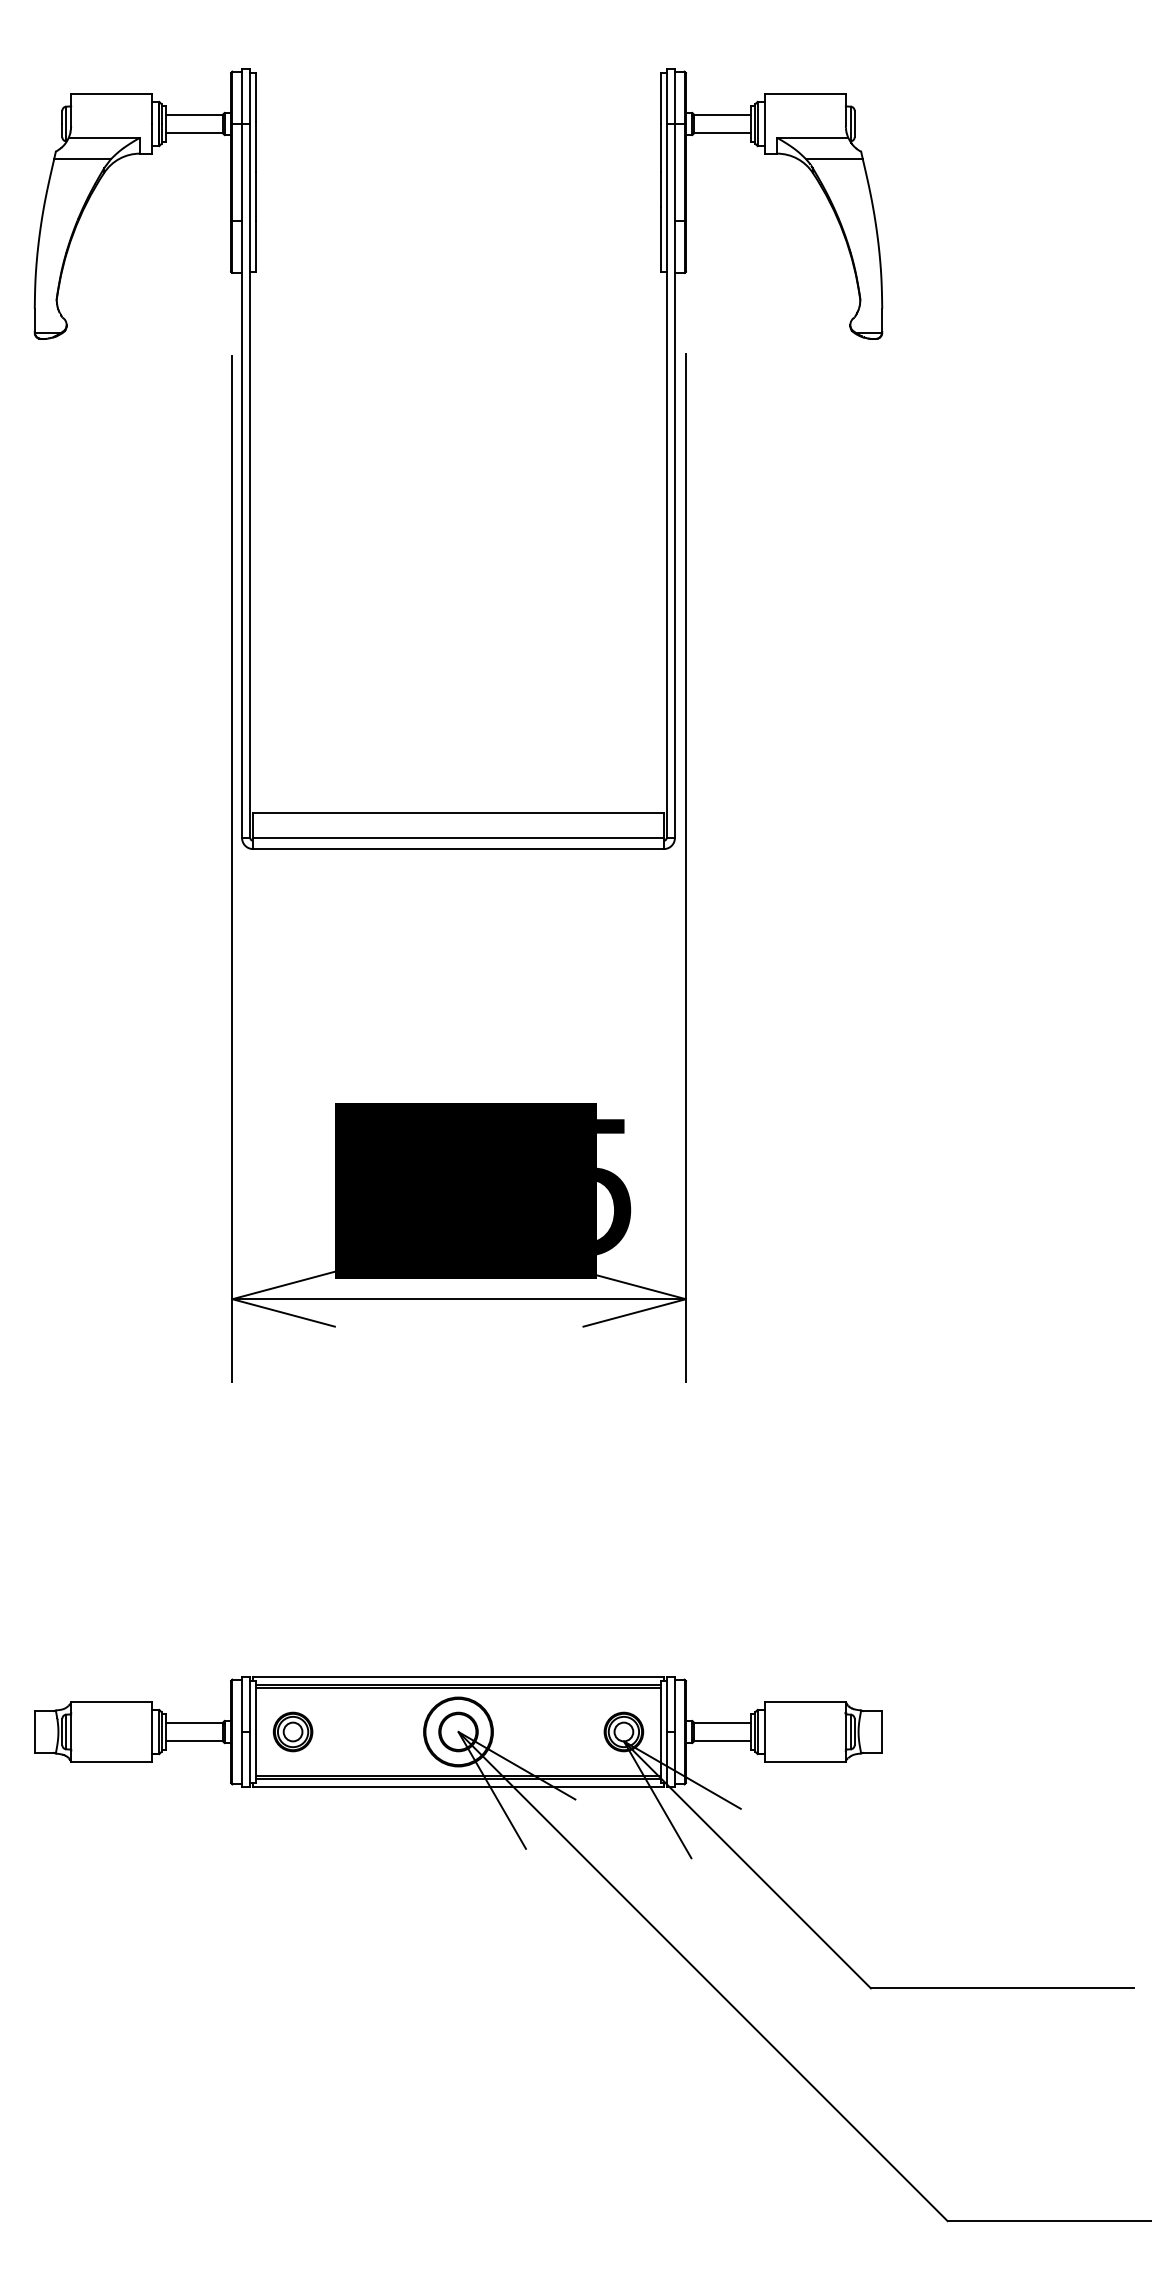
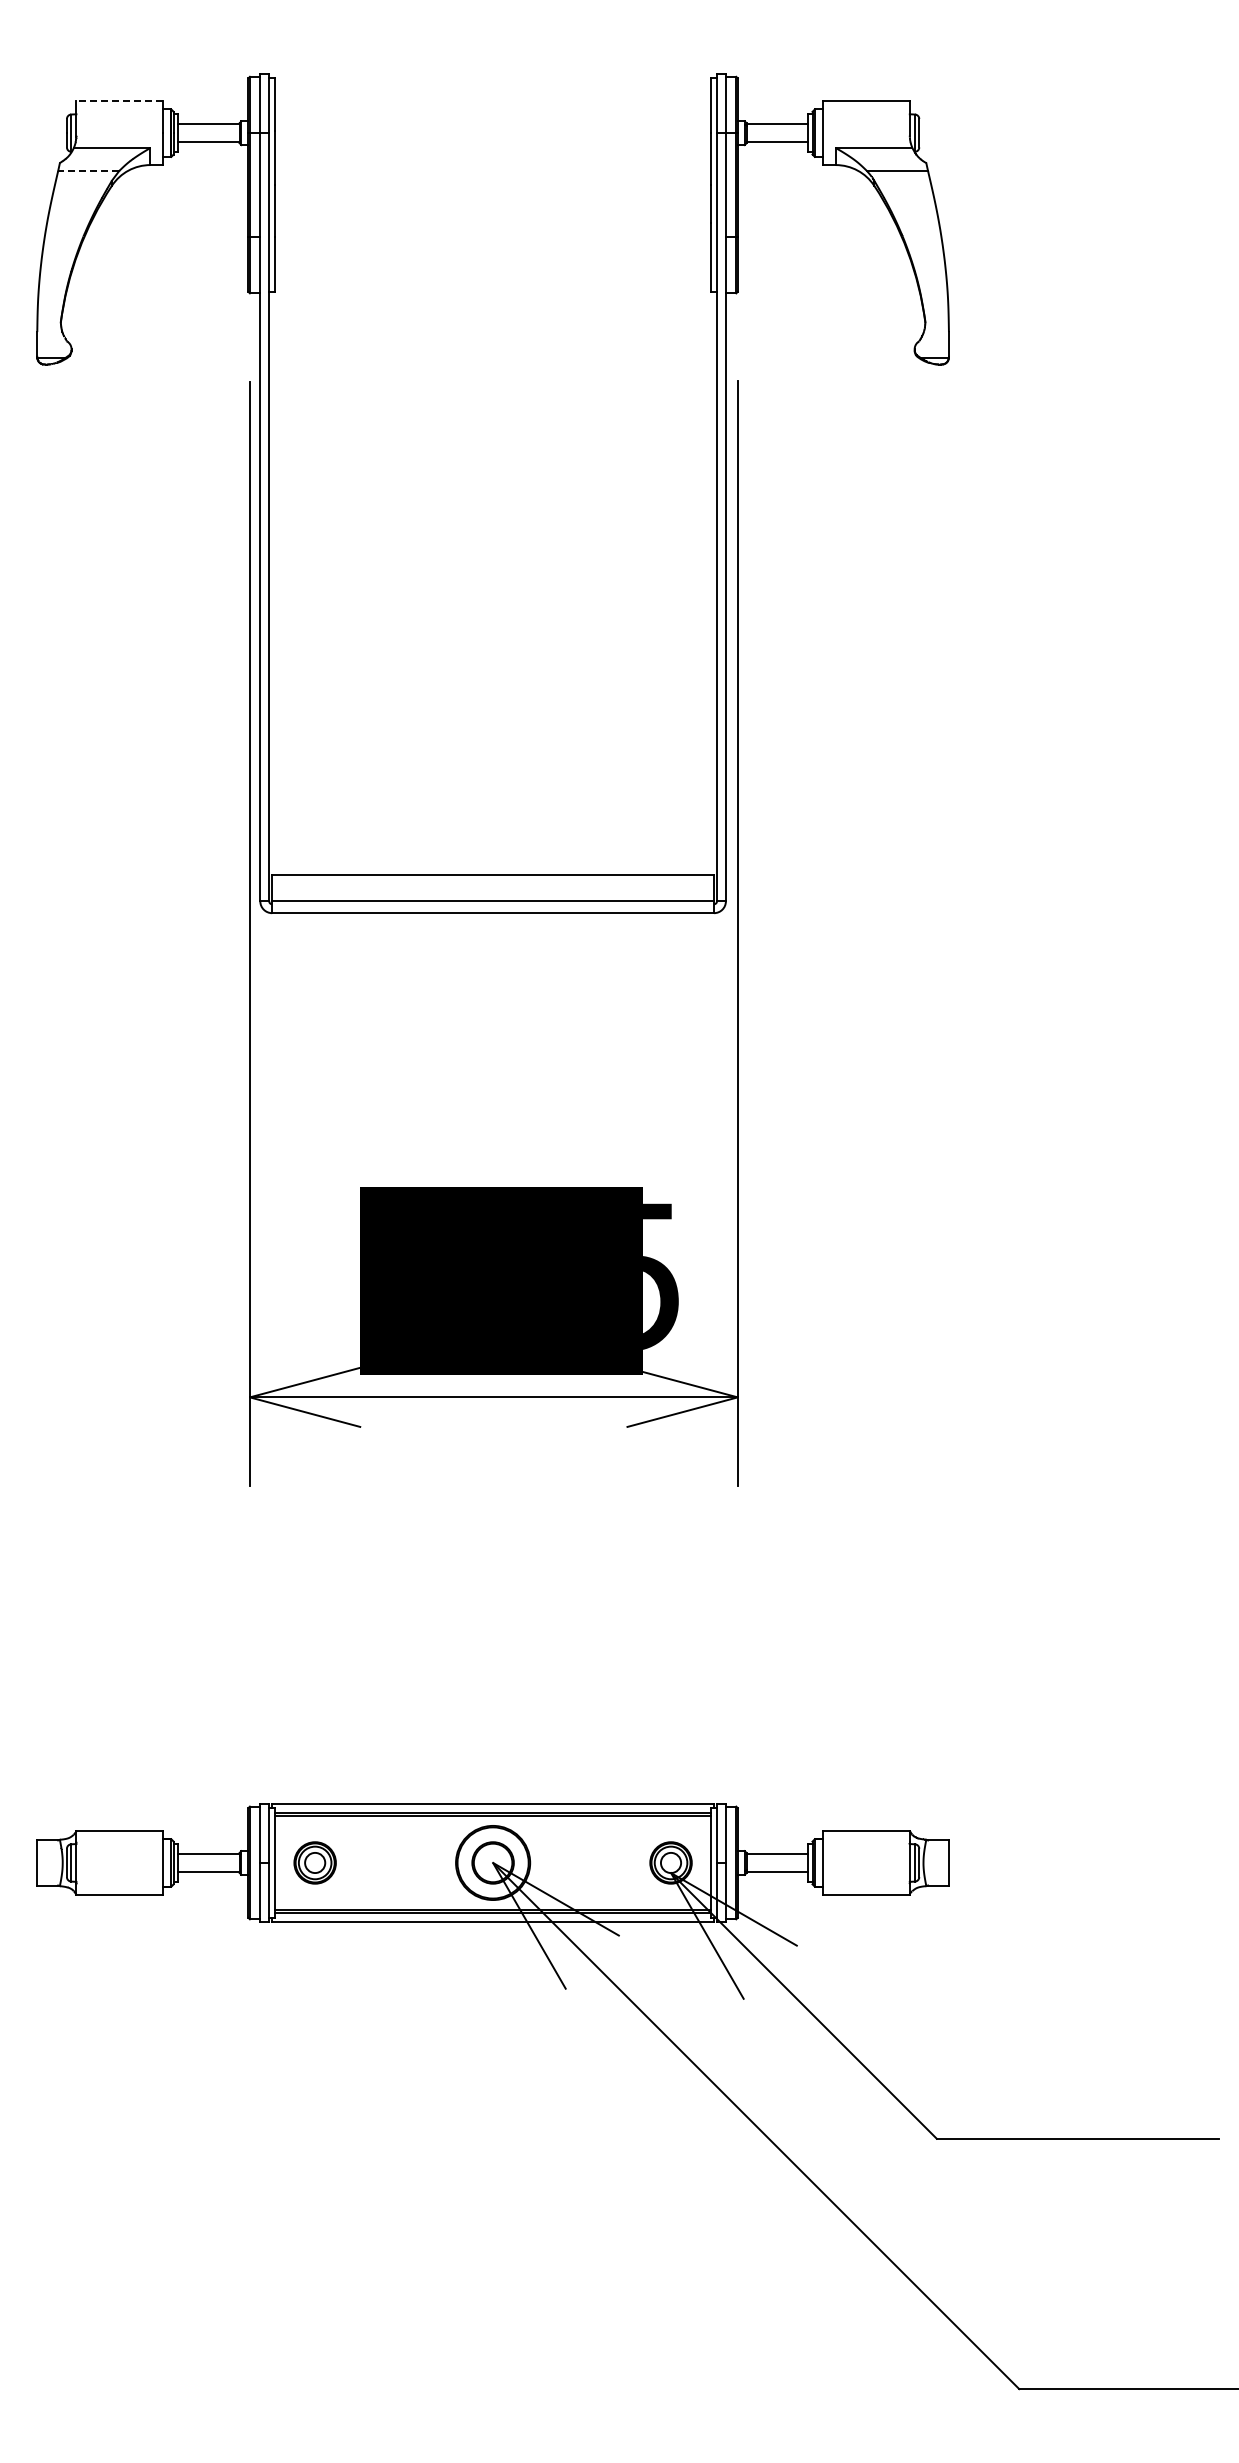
line: (111, 94) -> (119, 101), solid -> dashed
line: (82, 158) -> (88, 170), solid -> dashed

